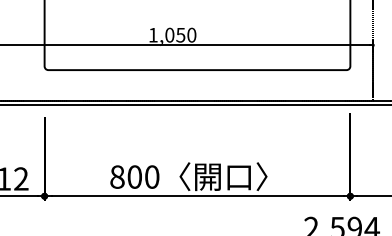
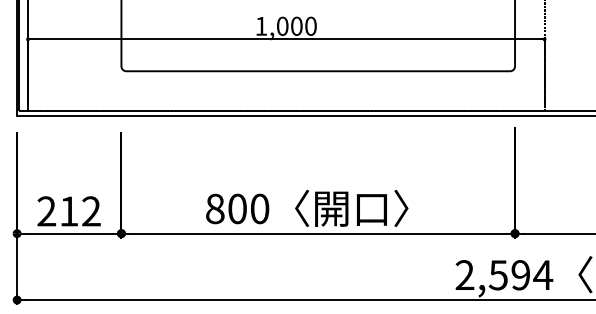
text: (180, 34) -> (296, 25), 1,050 -> 1,000

